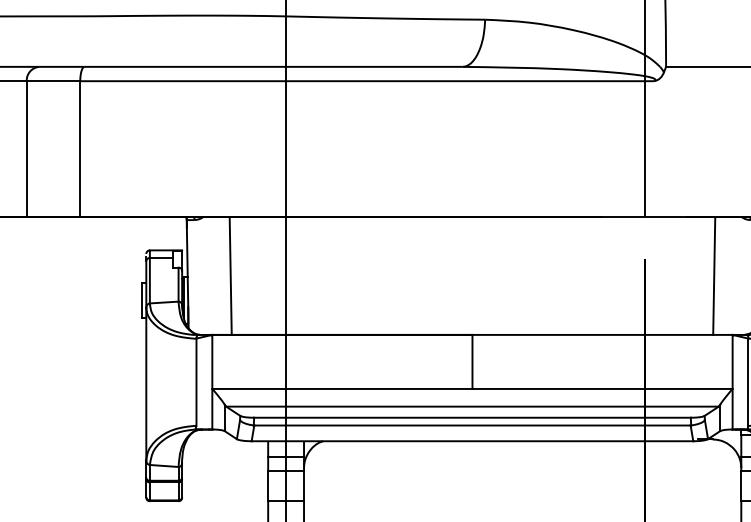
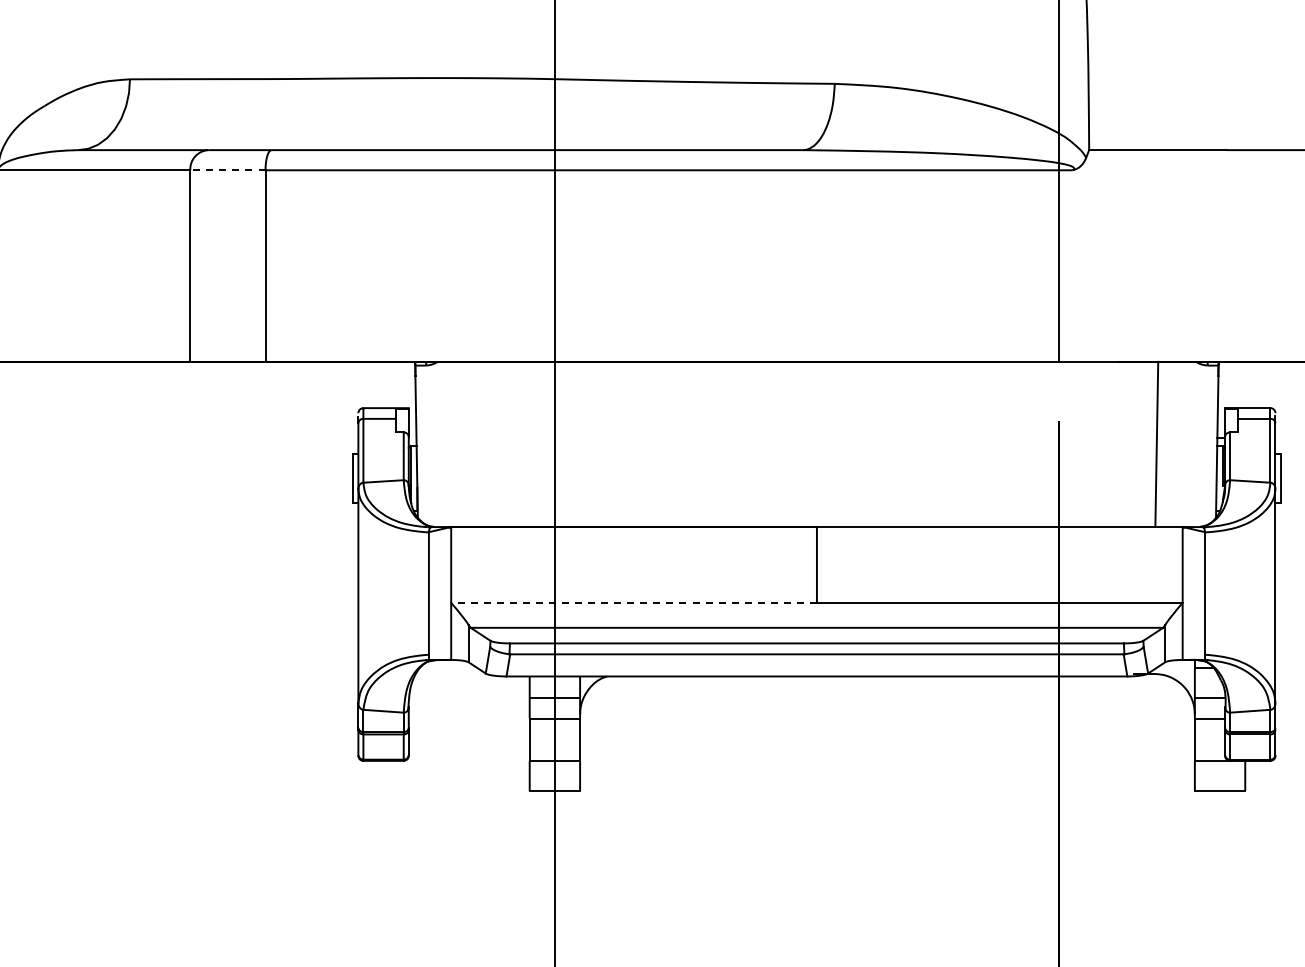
line: (53, 81) -> (227, 170), solid -> dashed
line: (230, 275) -> (476, 443), removed
line: (342, 389) -> (634, 603), solid -> dashed

